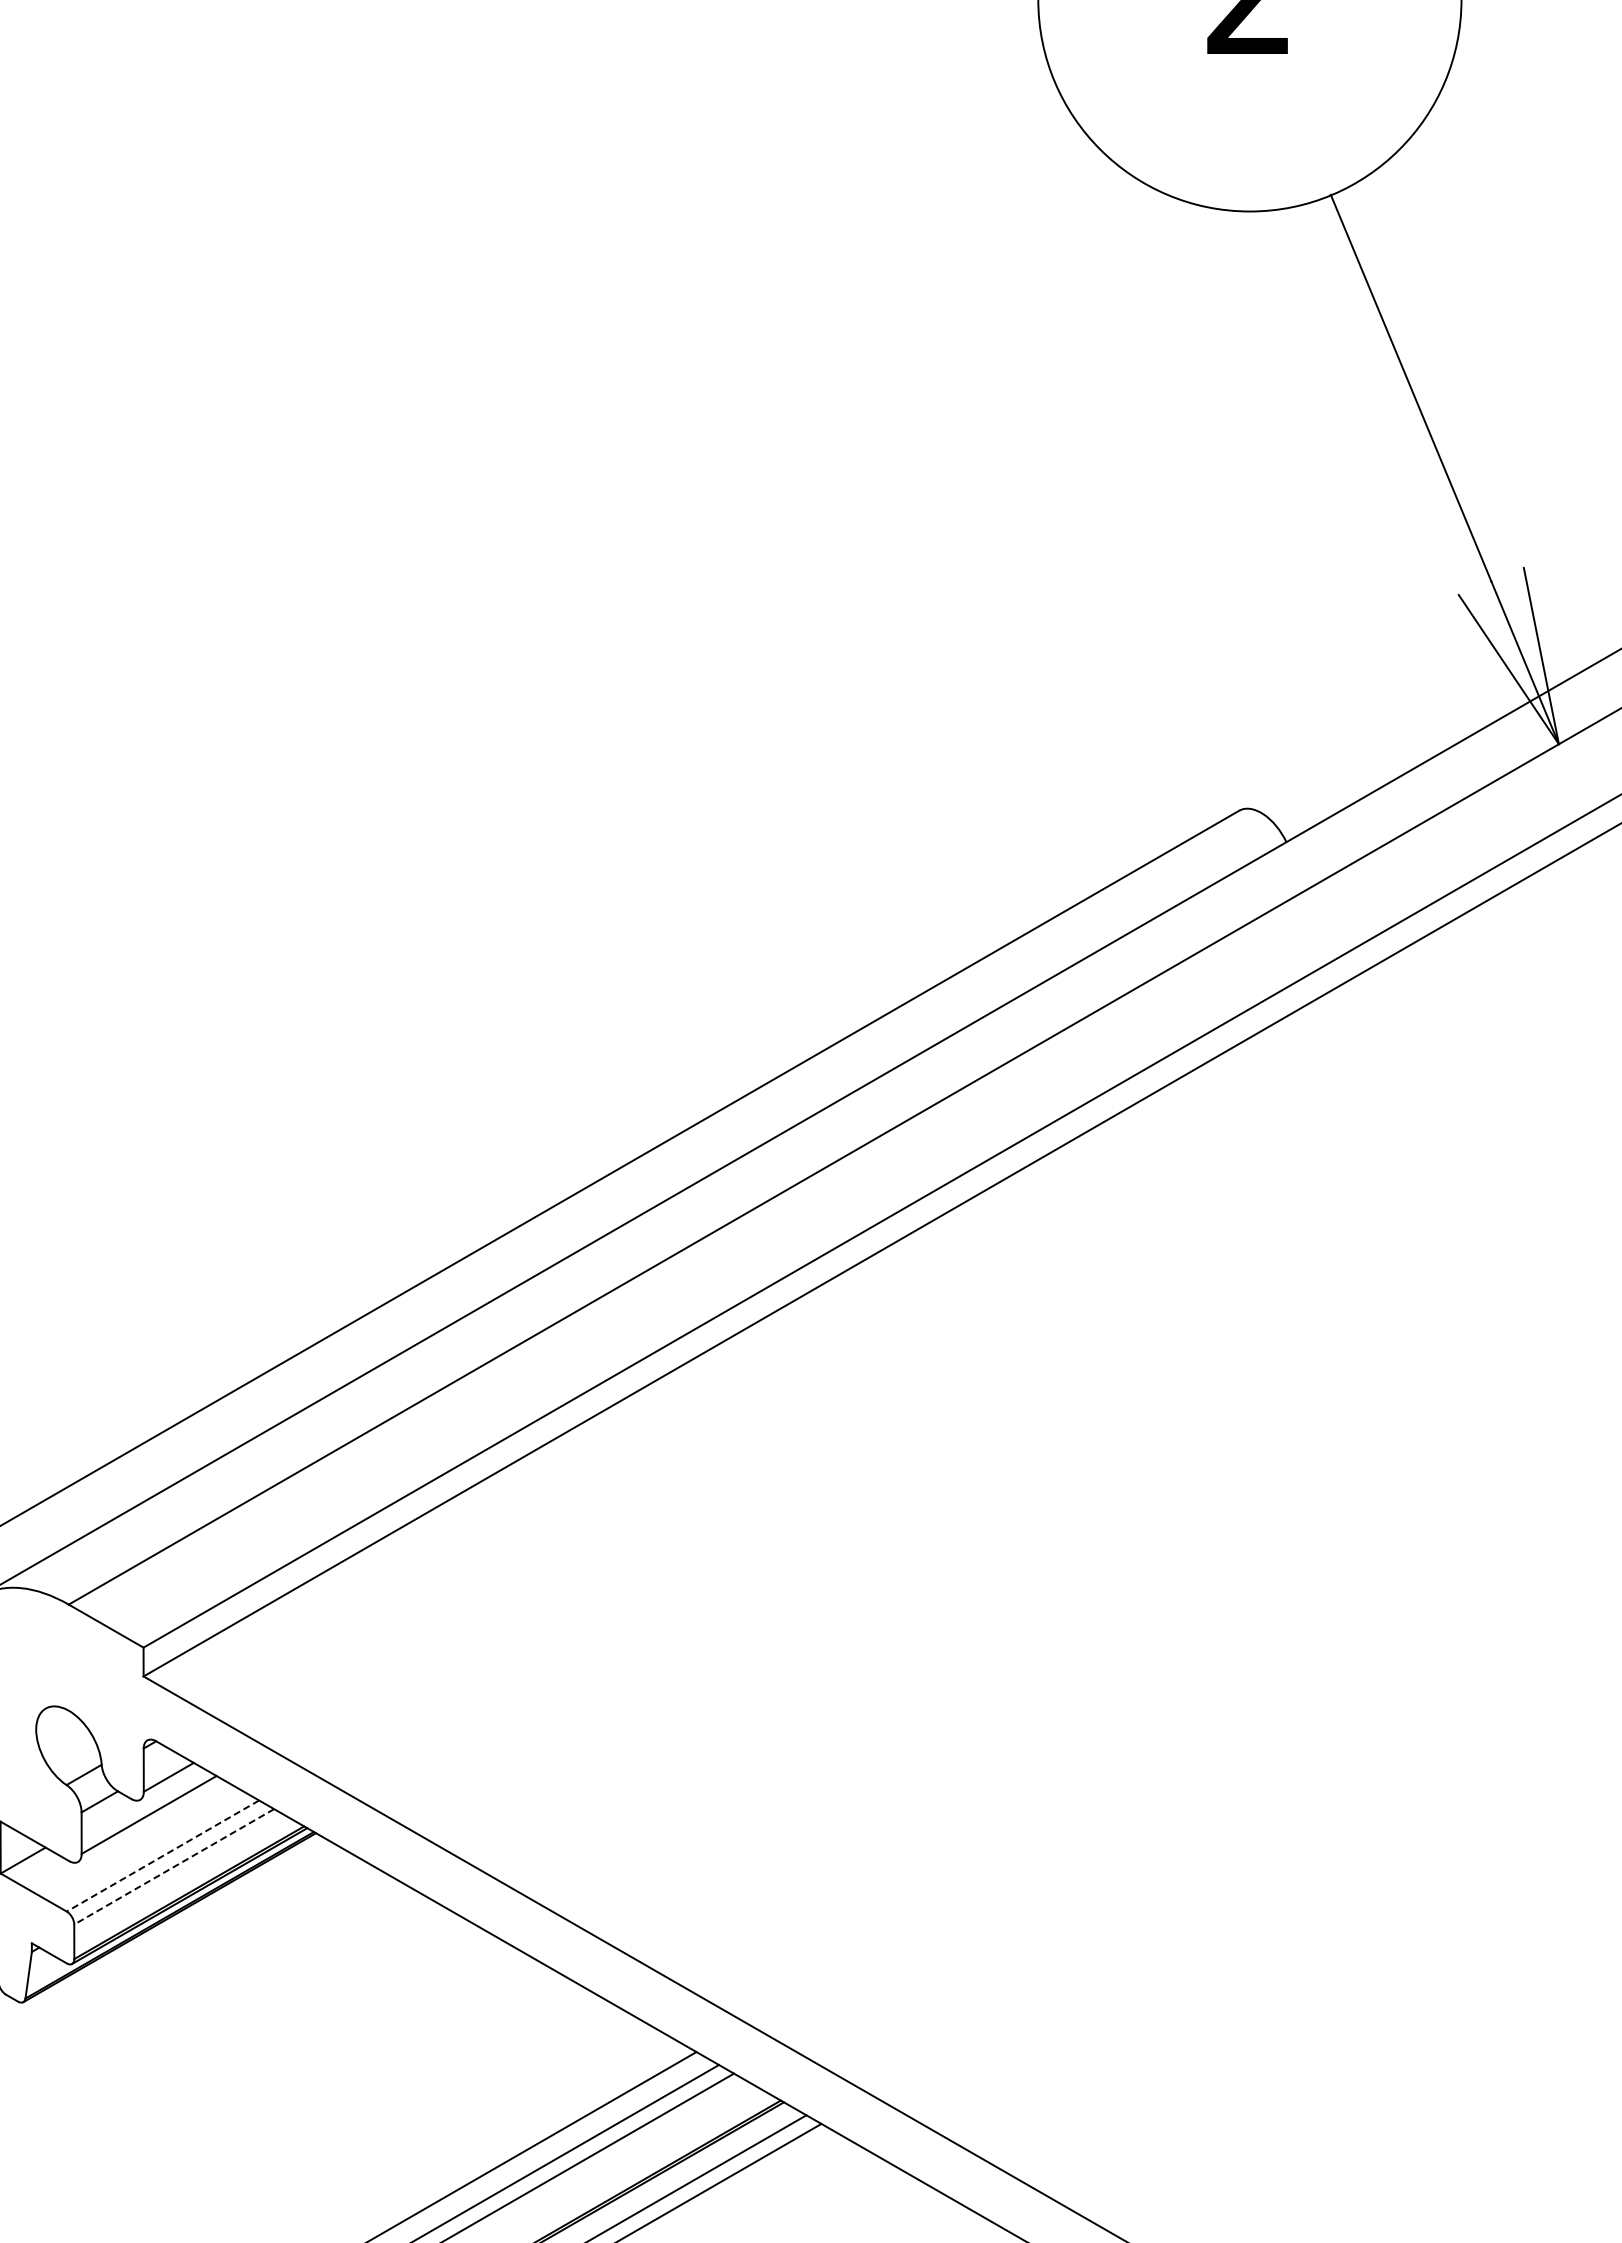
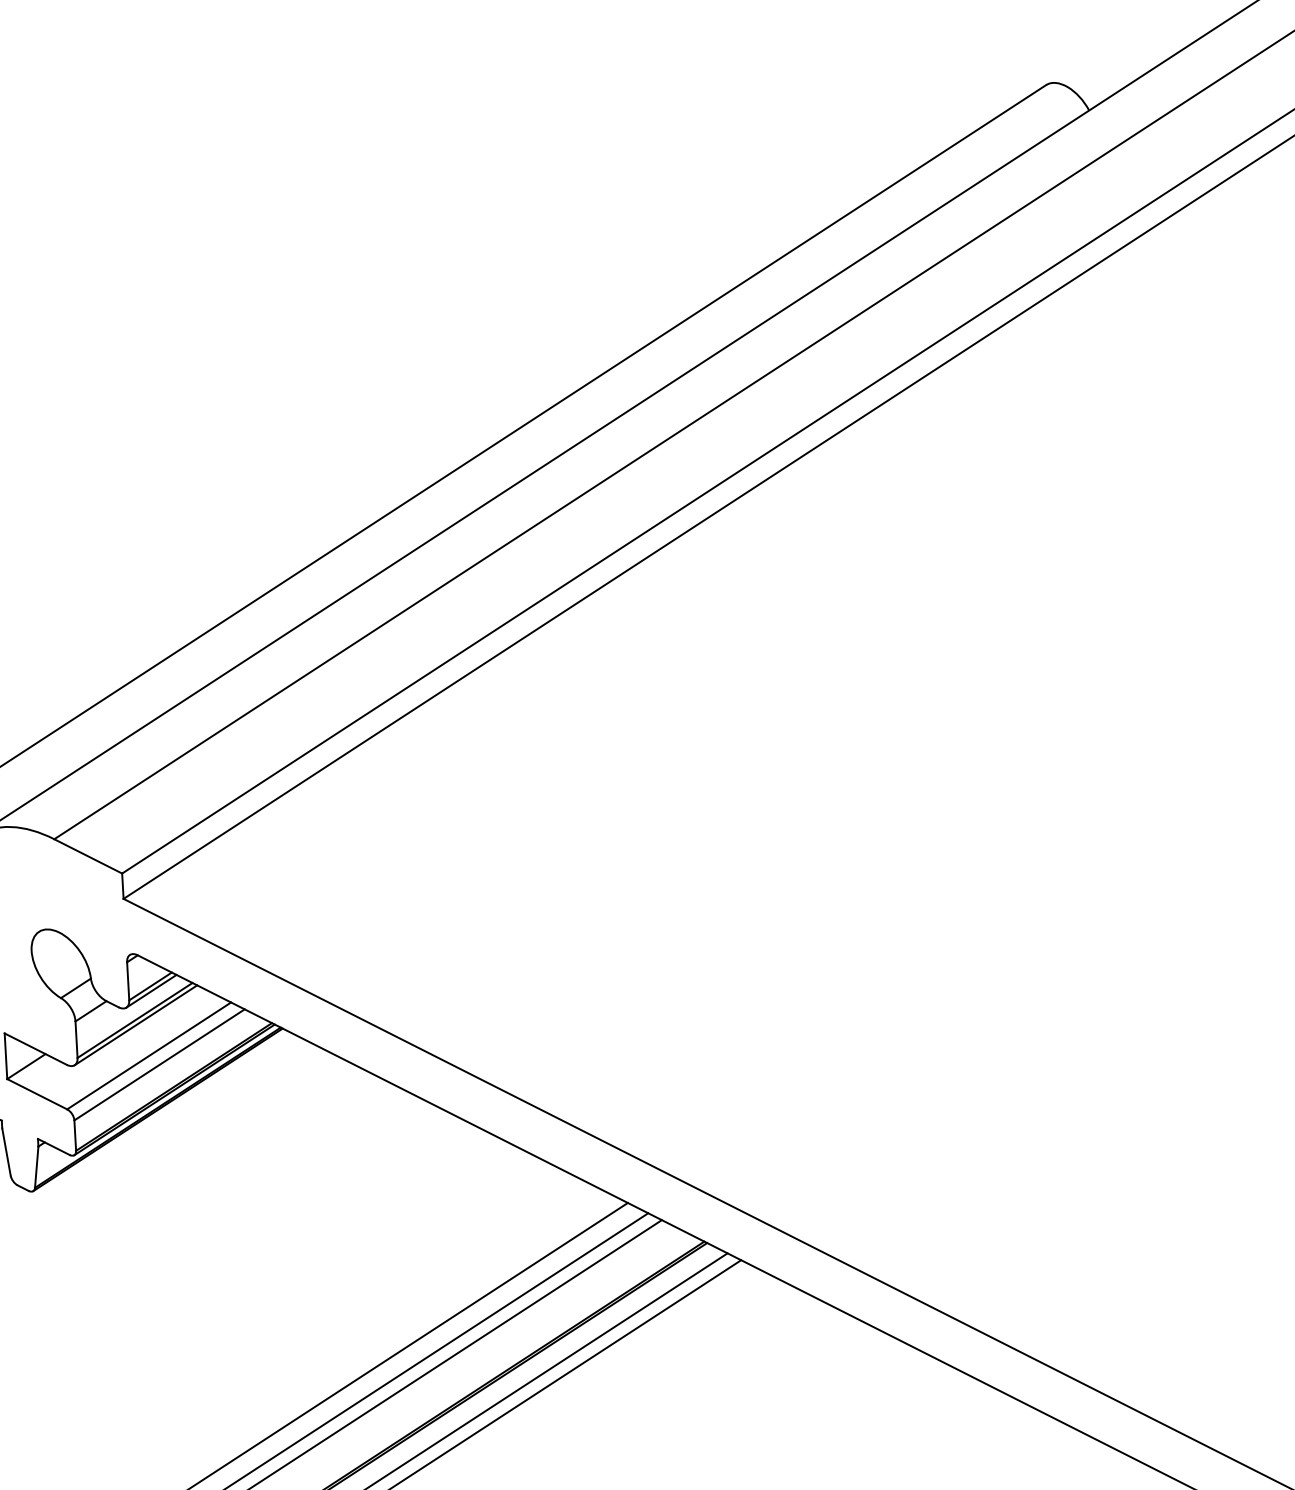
line: (169, 1782) -> (151, 990), added
line: (149, 1820) -> (135, 1025), added
line: (162, 1856) -> (148, 1056), dashed -> solid
line: (173, 1867) -> (158, 1065), dashed -> solid

